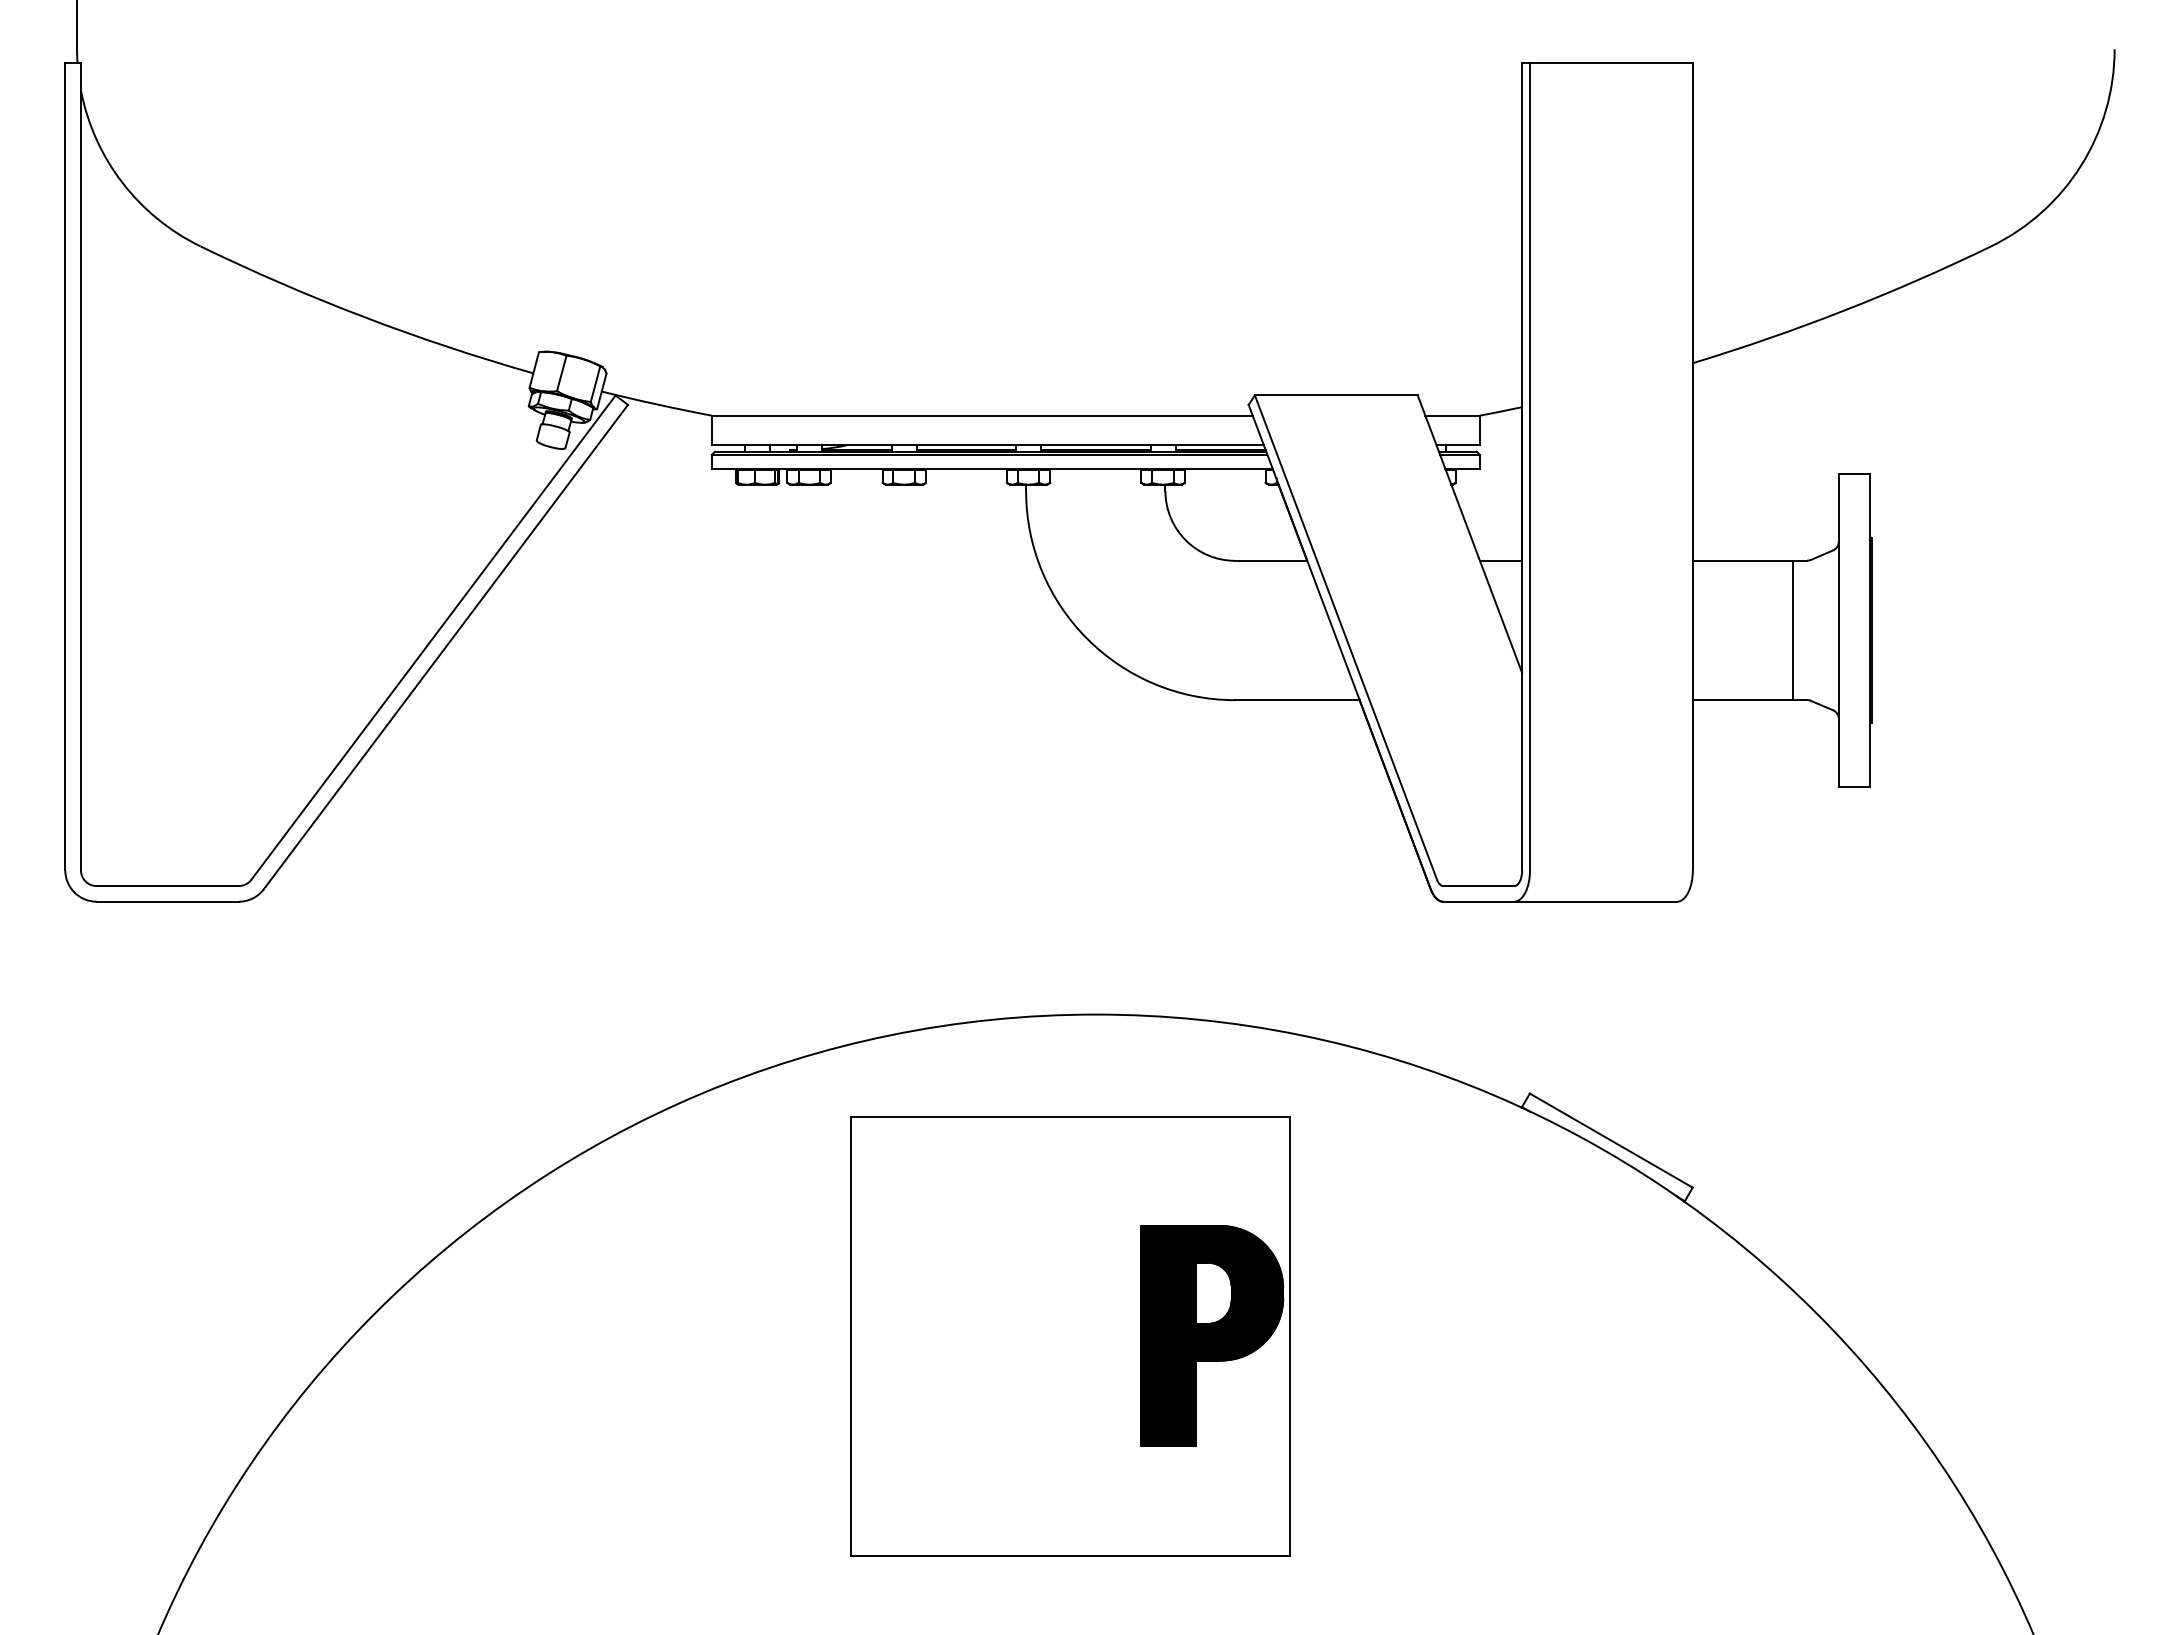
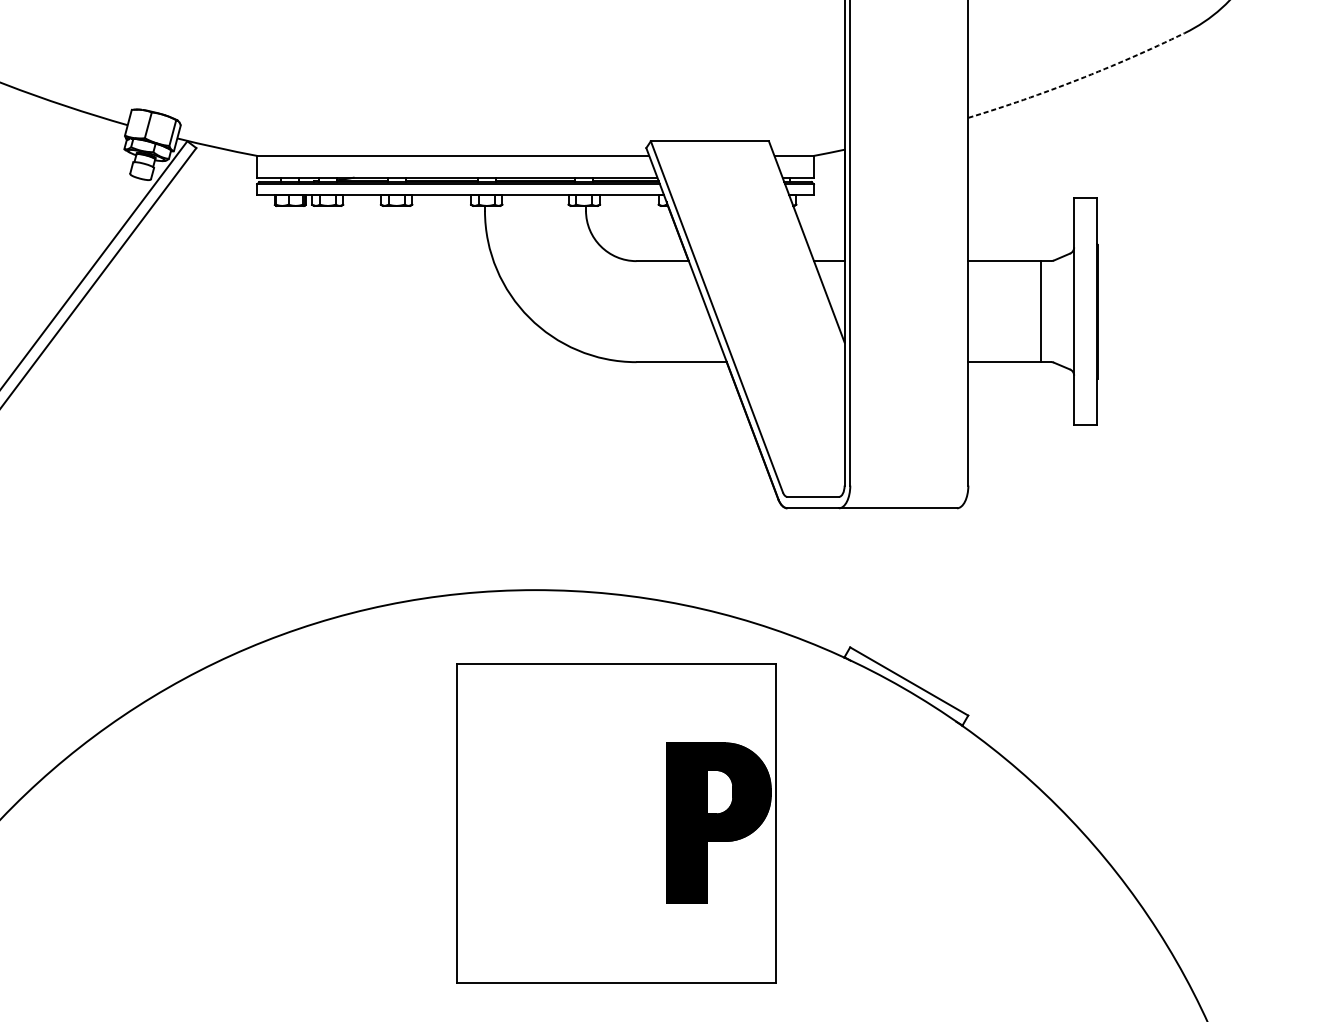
arc: (1844, 310) -> (1078, 79), solid -> dashed
part: (1070, 1336) -> (616, 823), moved

